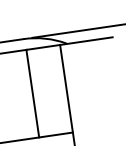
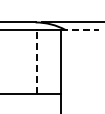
line: (85, 41) -> (79, 30), solid -> dashed
line: (32, 94) -> (36, 62), solid -> dashed

